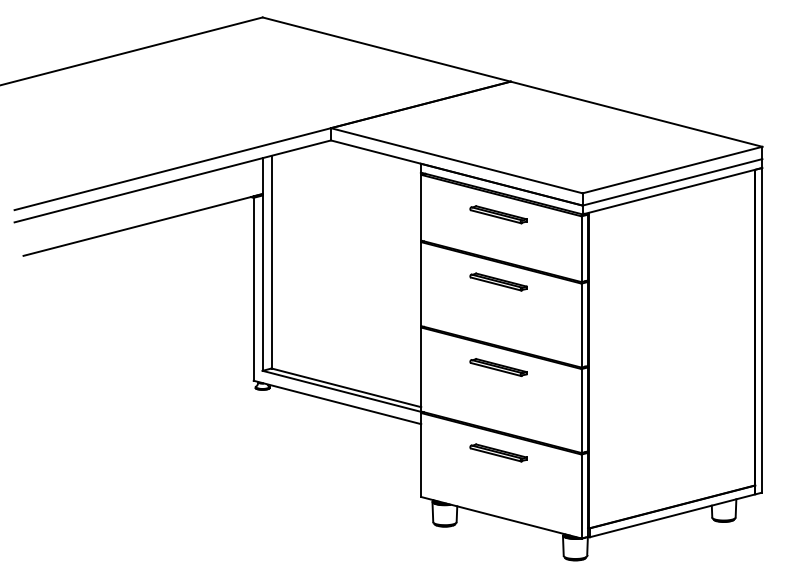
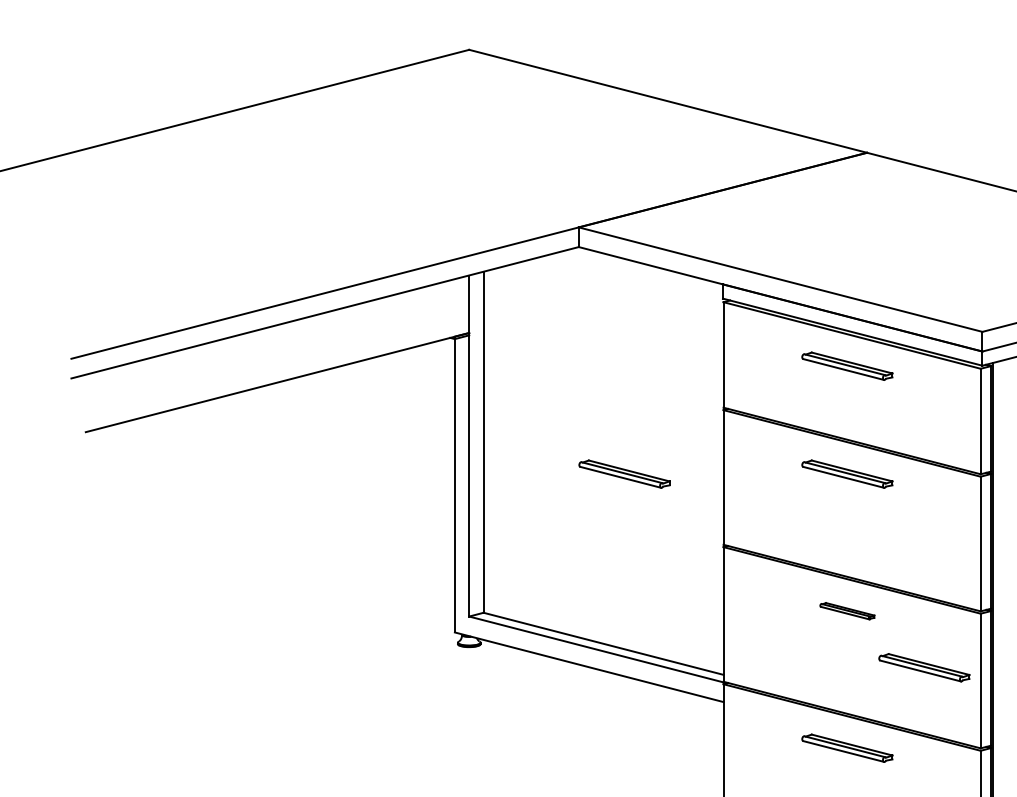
part: (359, 281) -> (624, 473), added
part: (498, 367) -> (847, 611), size x0.6
part: (546, 402) -> (924, 667), added

